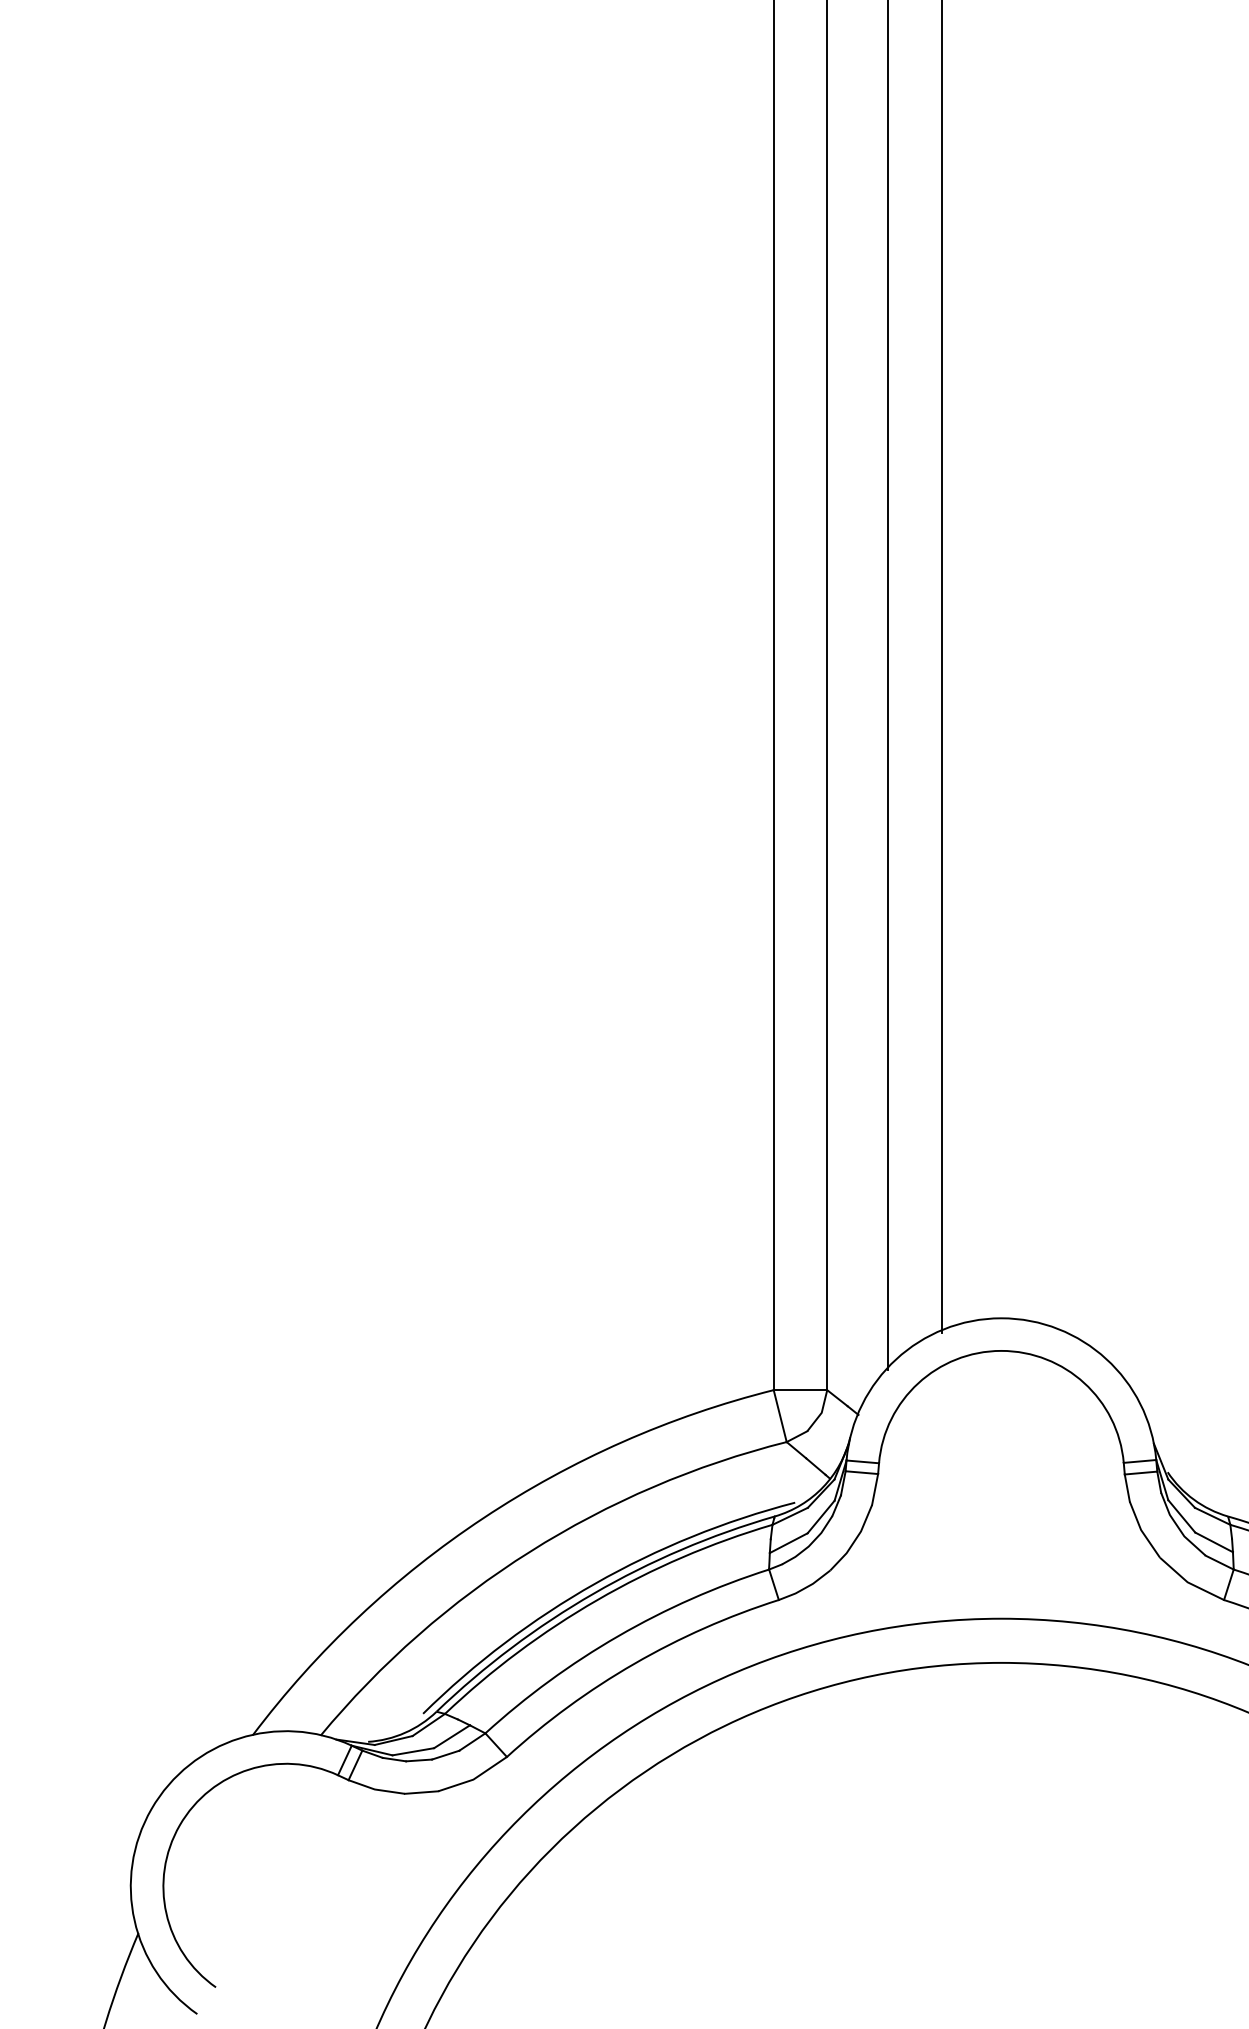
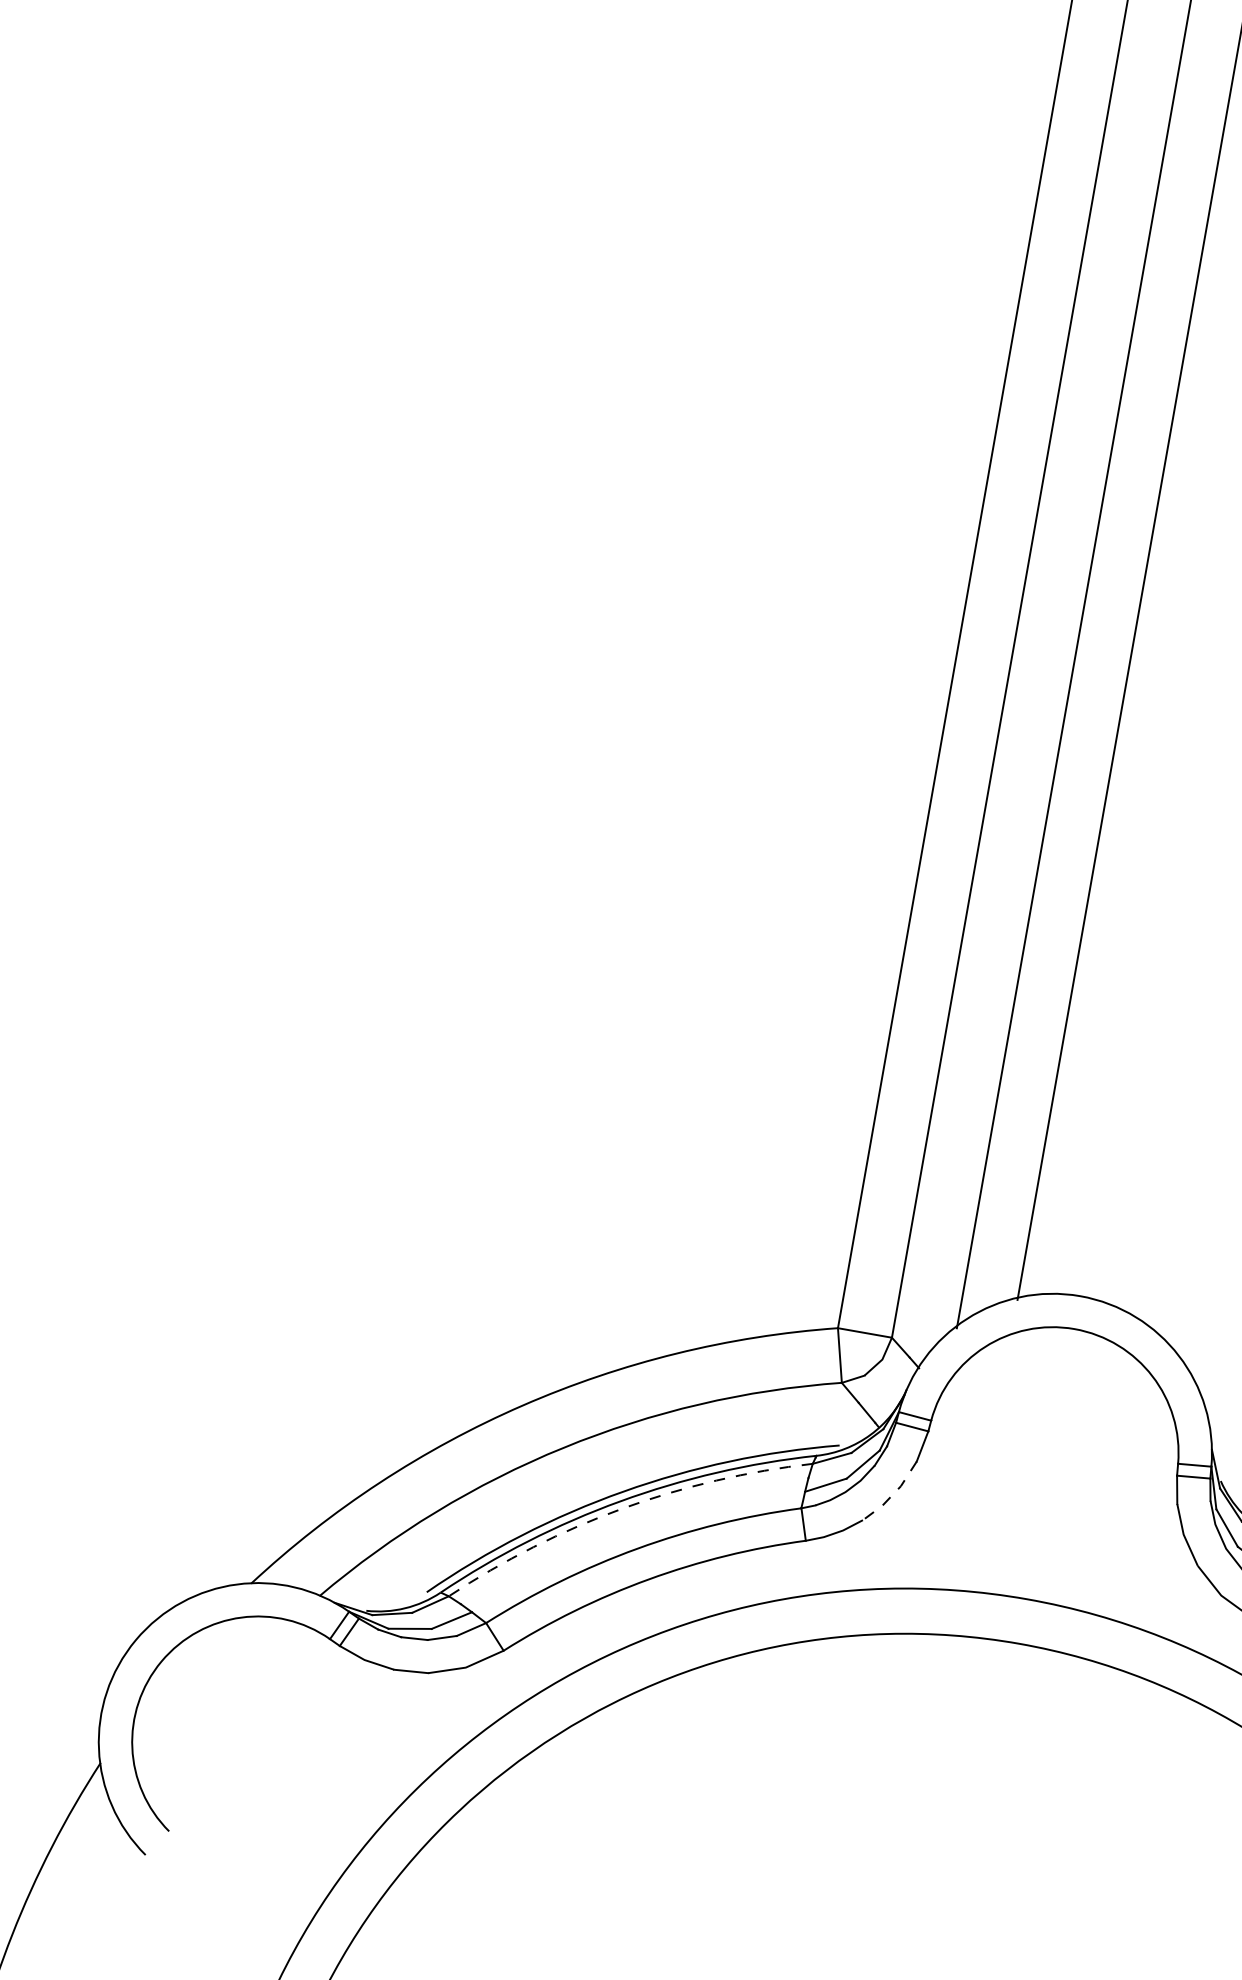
line: (855, 1540) -> (893, 1494), solid -> dashed
arc: (597, 1599) -> (623, 1508), solid -> dashed

